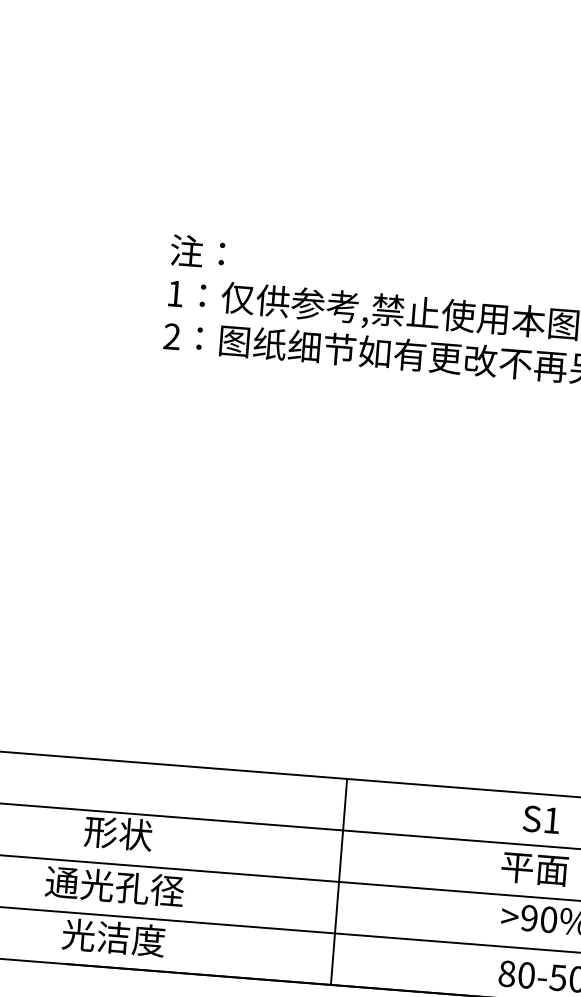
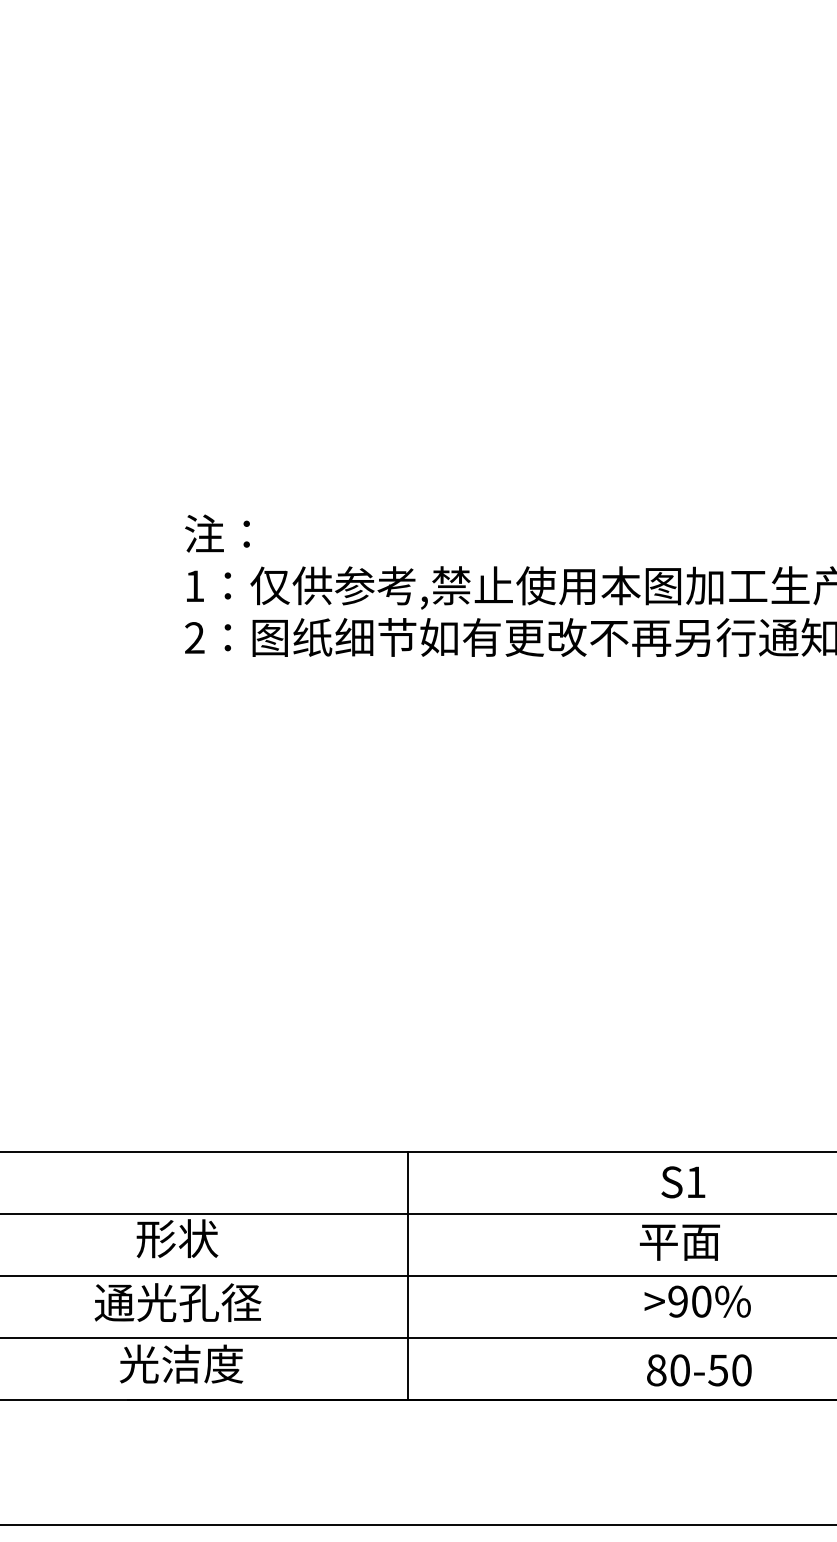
line: (339, 881) -> (408, 1275), moved

